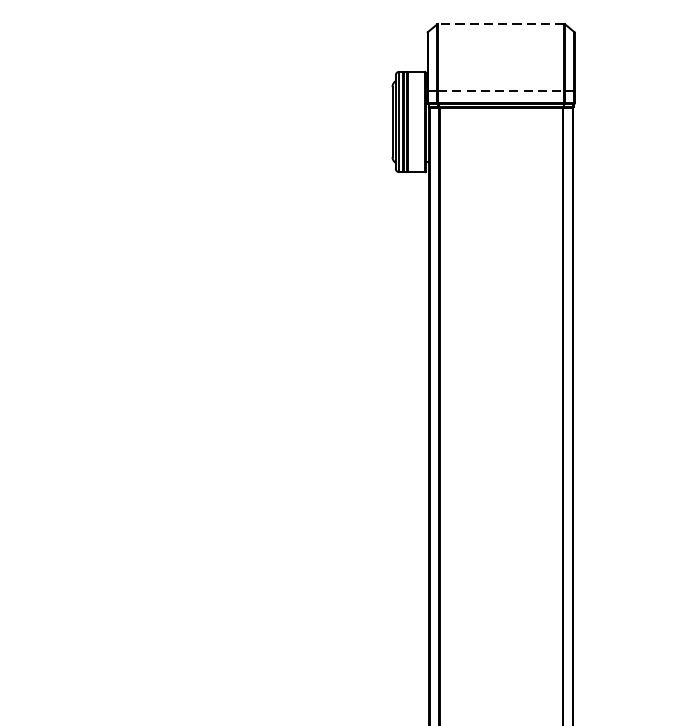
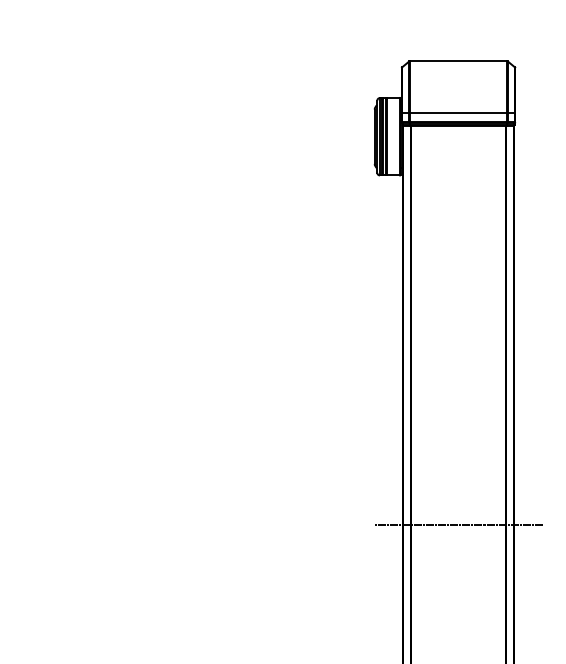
line: (501, 24) -> (458, 61), dashed -> solid
line: (501, 90) -> (458, 112), dashed -> solid
line: (501, 625) -> (458, 525), added

